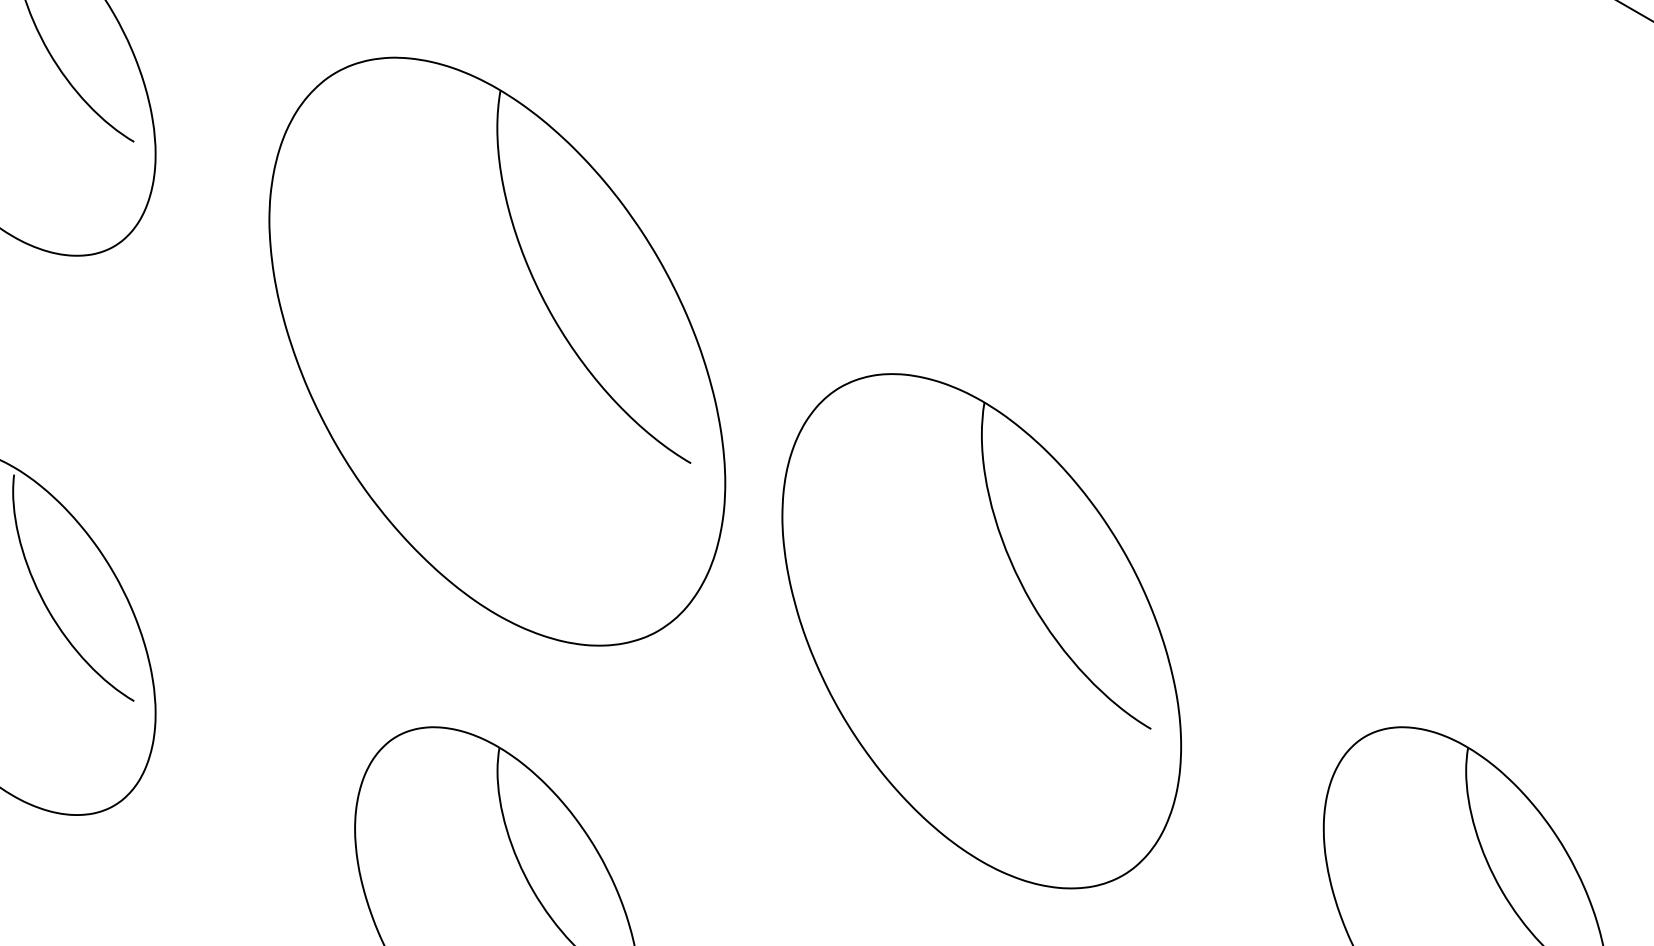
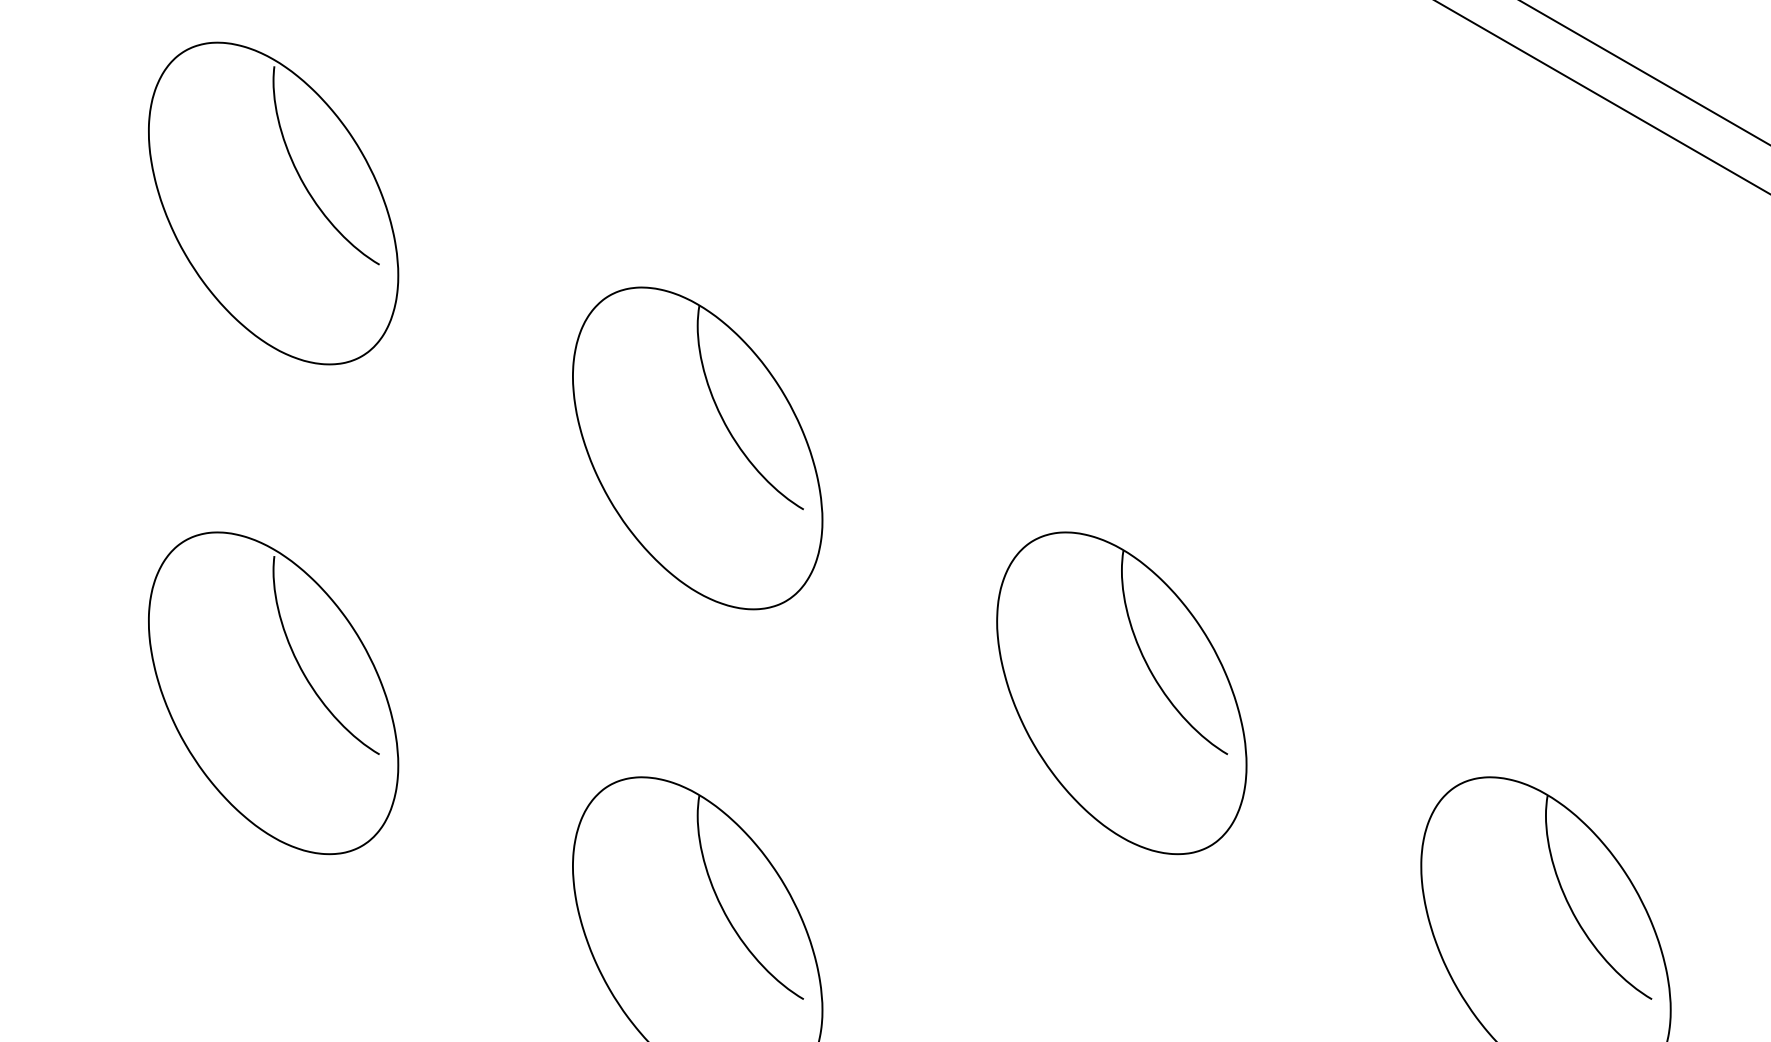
part: (497, 351) -> (697, 448), size x0.62
part: (981, 631) -> (1121, 693), size x0.71

